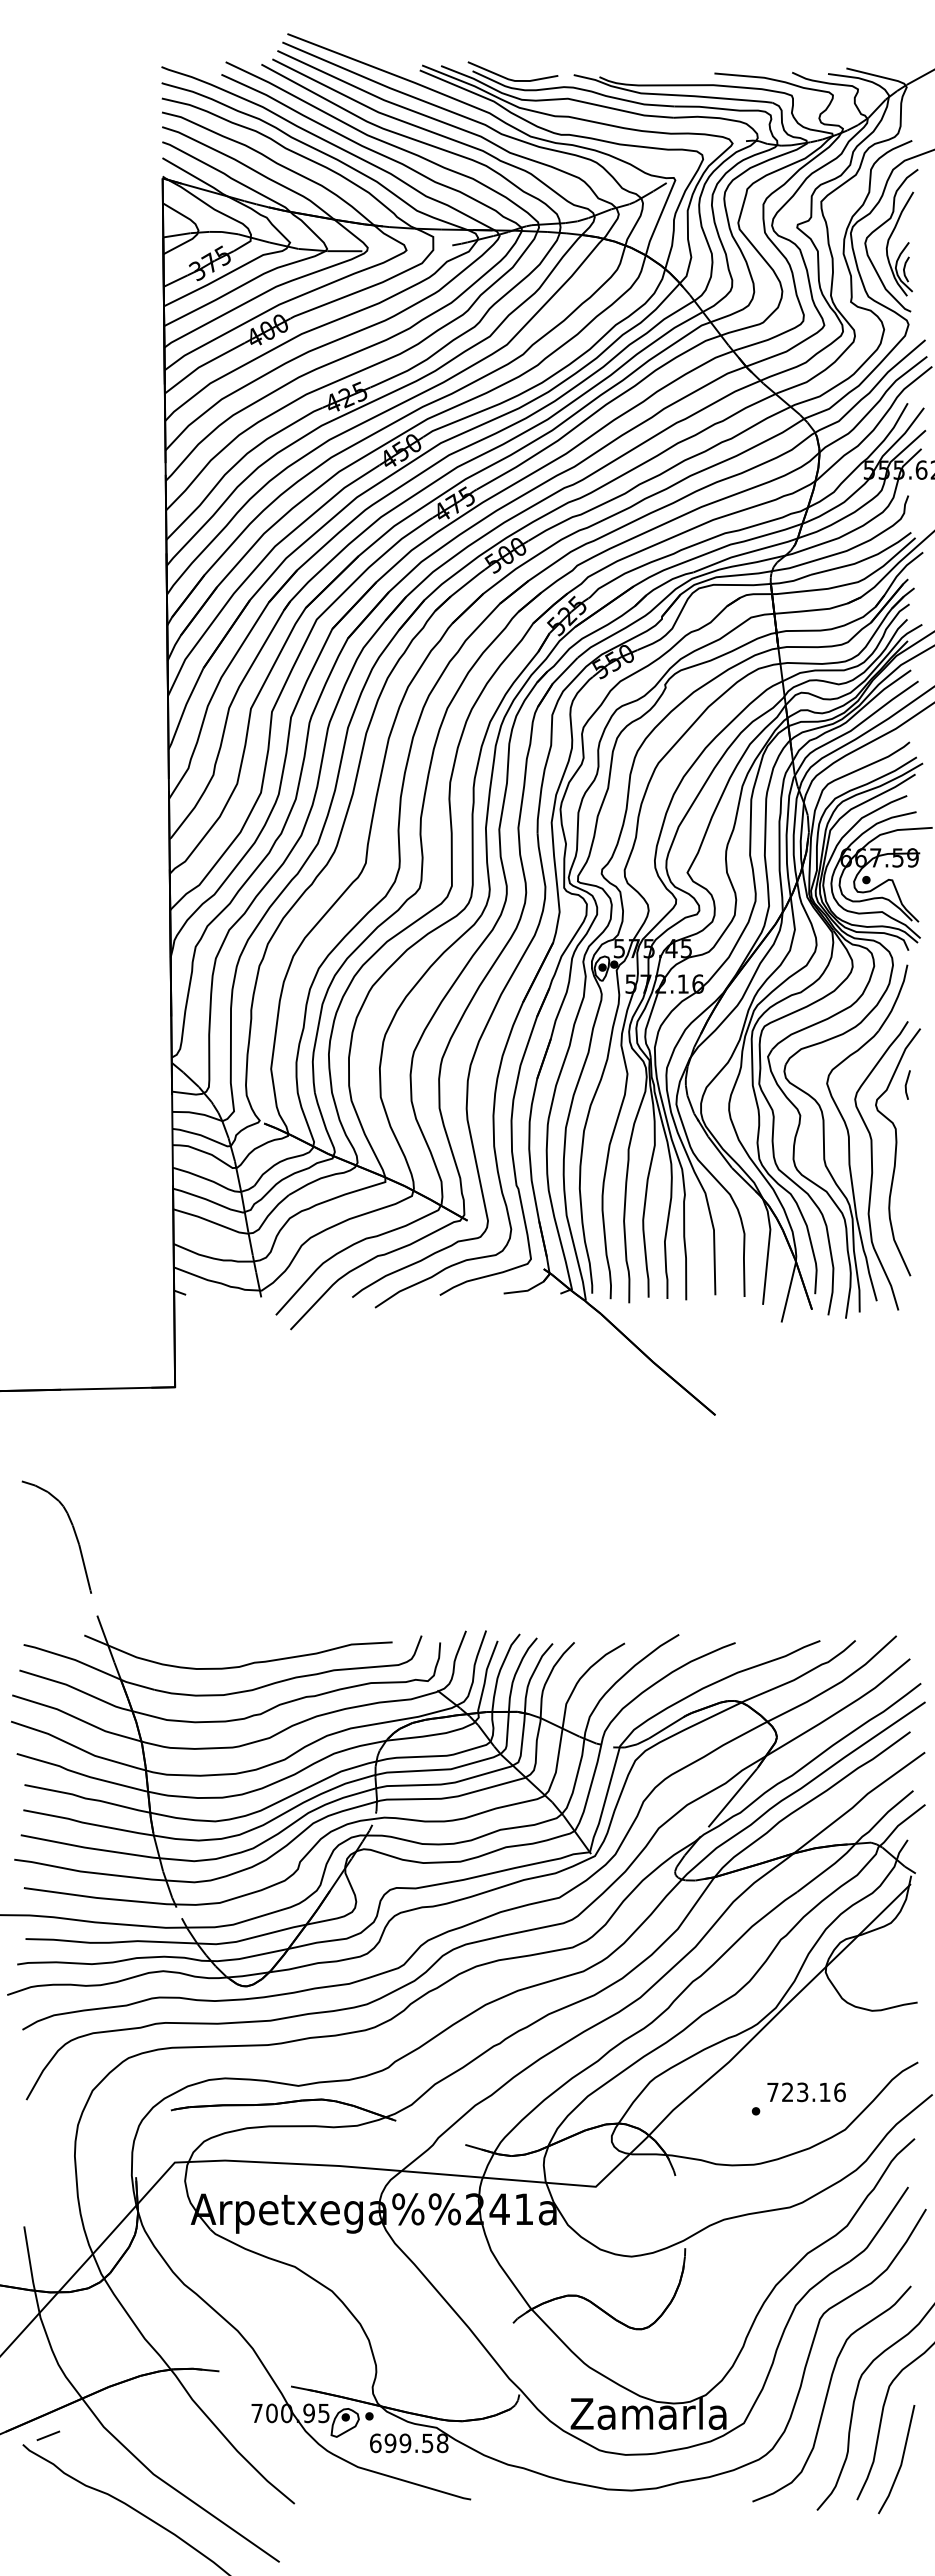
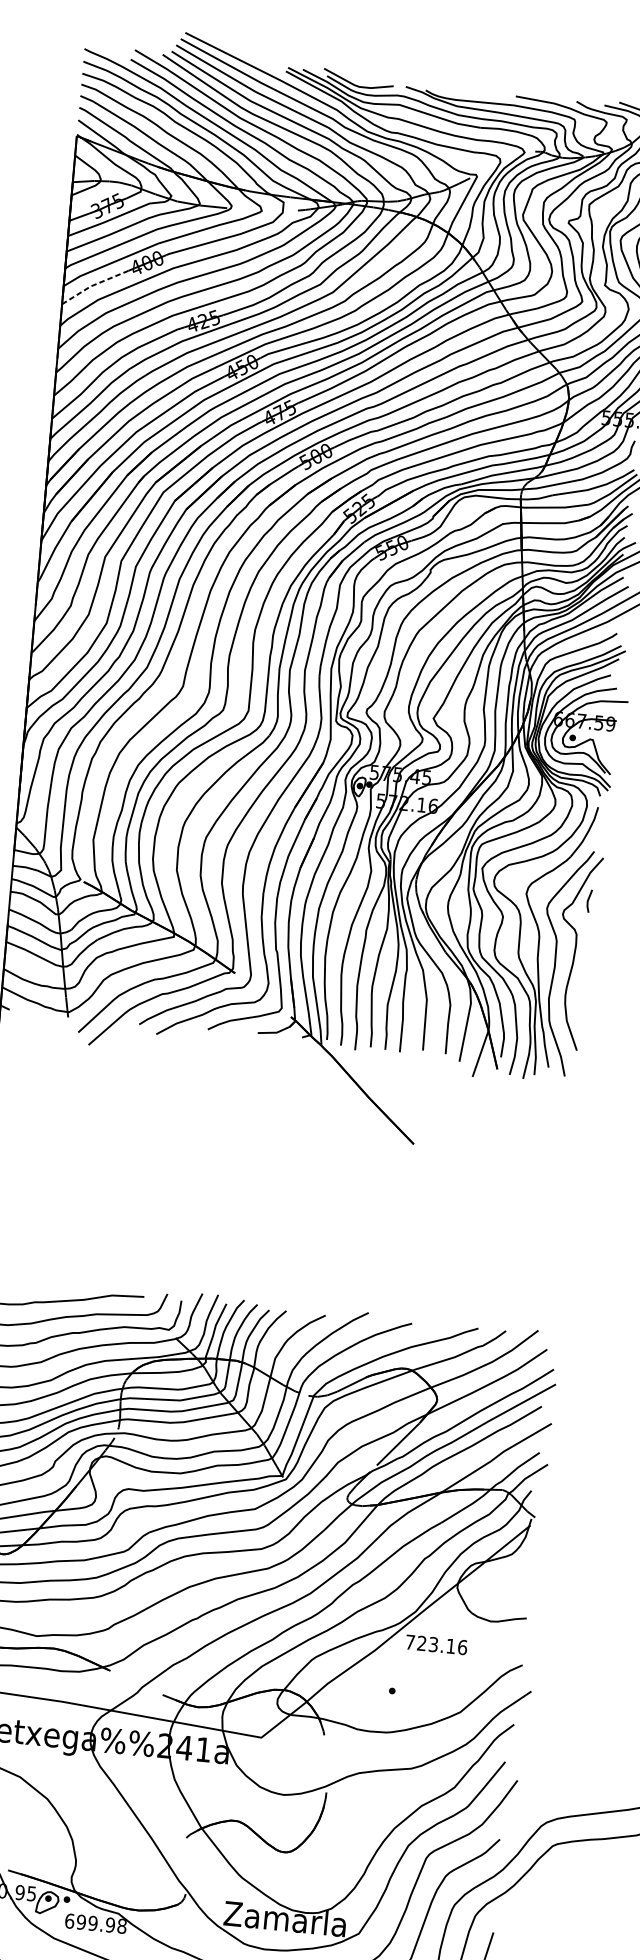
line: (202, 365) -> (93, 285), solid -> dashed
text: (806, 2092) -> (436, 1645), moved
text: (427, 2442) -> (110, 1924), 699.58 -> 699.98

